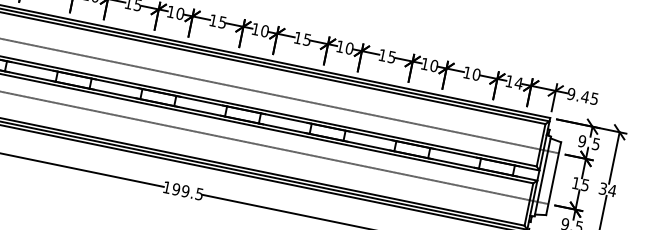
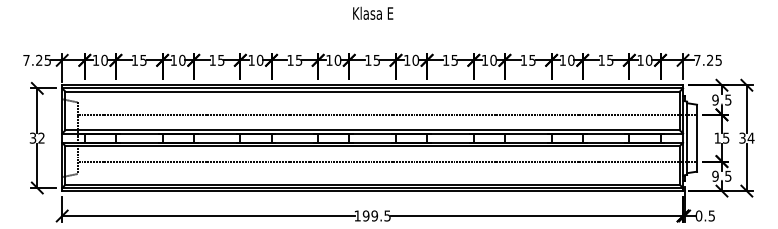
text: (477, 73) -> (610, 59), 10 -> 15
text: (518, 82) -> (648, 59), 14 -> 10
text: (578, 94) -> (703, 59), 9.45 -> 7.25

